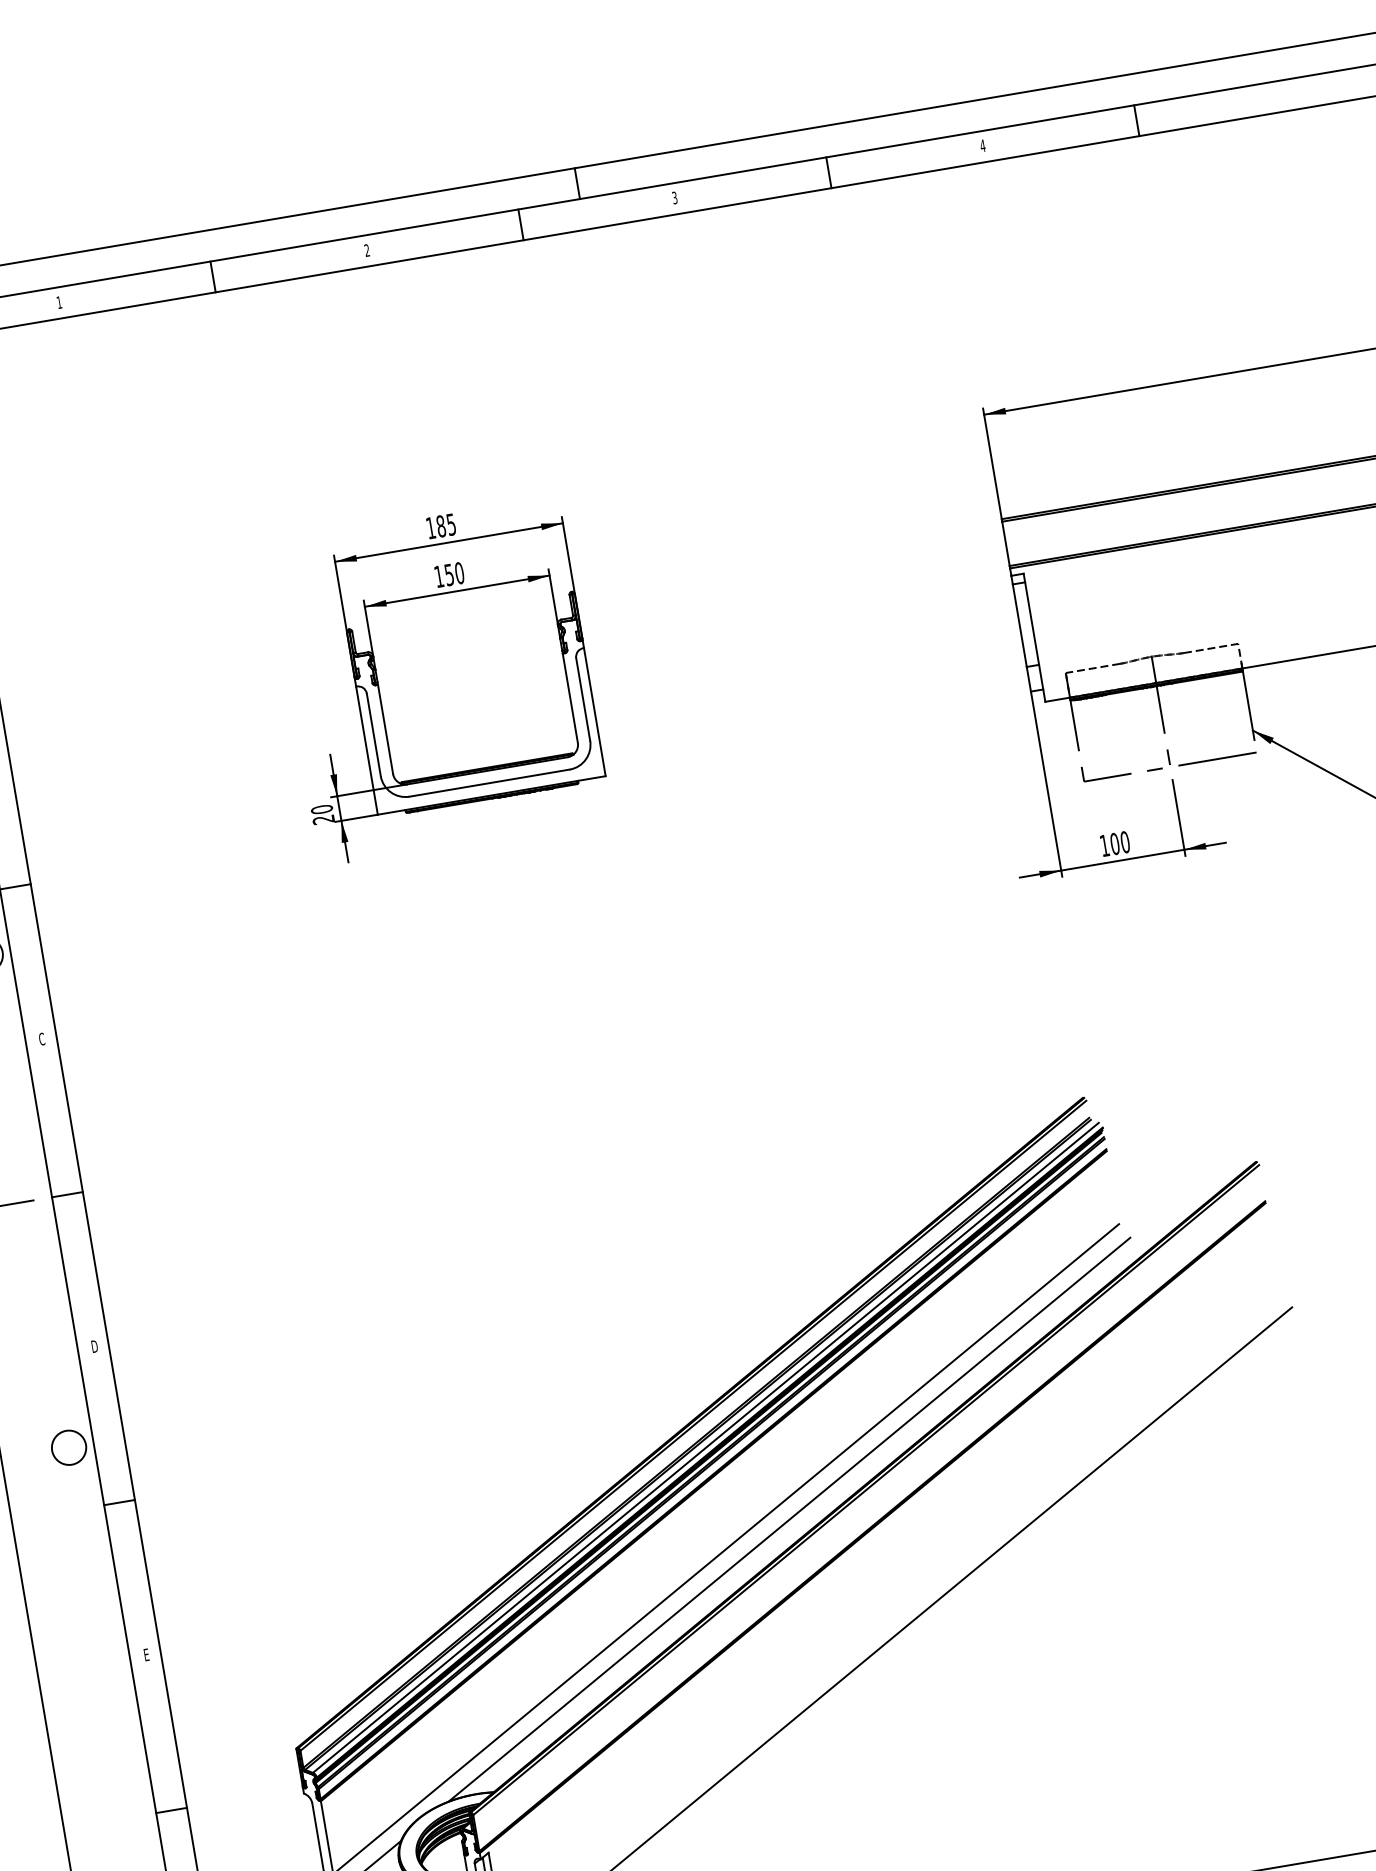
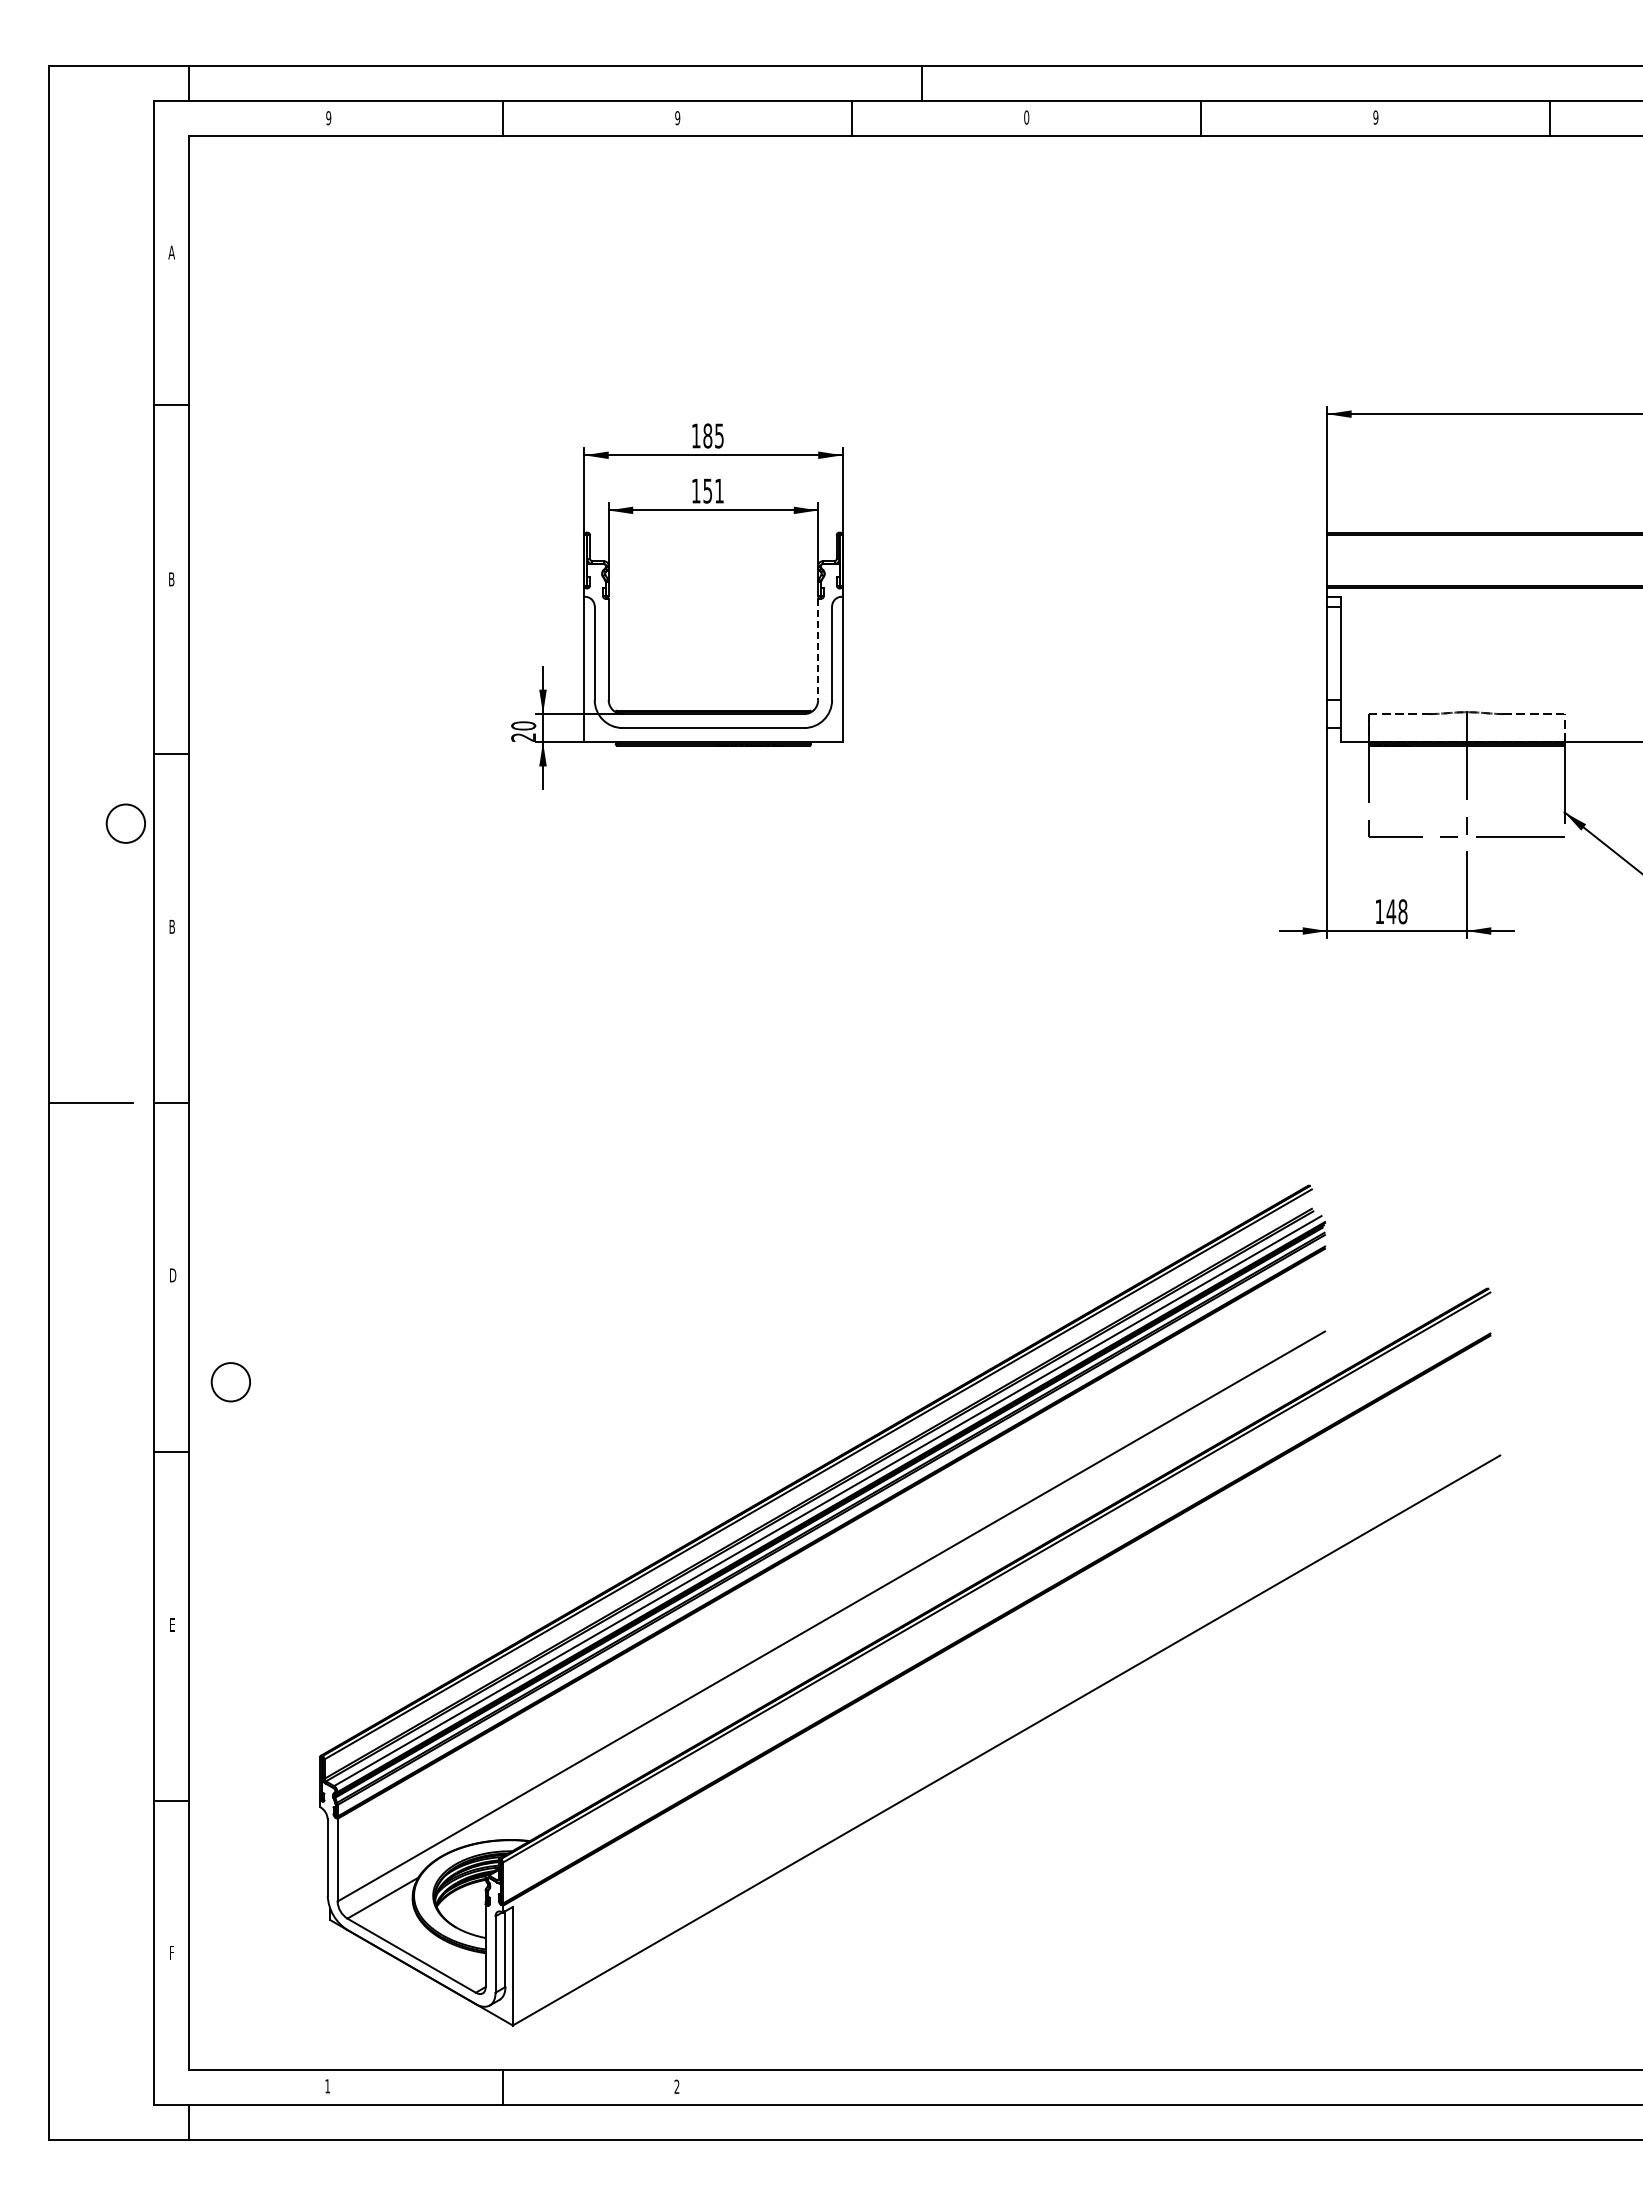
text: (982, 145) -> (1375, 117), 4 -> 9
text: (674, 197) -> (1026, 117), 3 -> 0
text: (367, 250) -> (677, 118), 2 -> 9
text: (59, 302) -> (328, 118), 1 -> 9
text: (459, 572) -> (719, 490), 150 -> 151
line: (570, 698) -> (818, 649), solid -> dashed
text: (1119, 843) -> (1396, 911), 100 -> 148
text: (42, 1038) -> (172, 926), C -> B
circle: (68, 1448) -> (230, 1382), moved
line: (789, 1519) -> (906, 1595), removed

